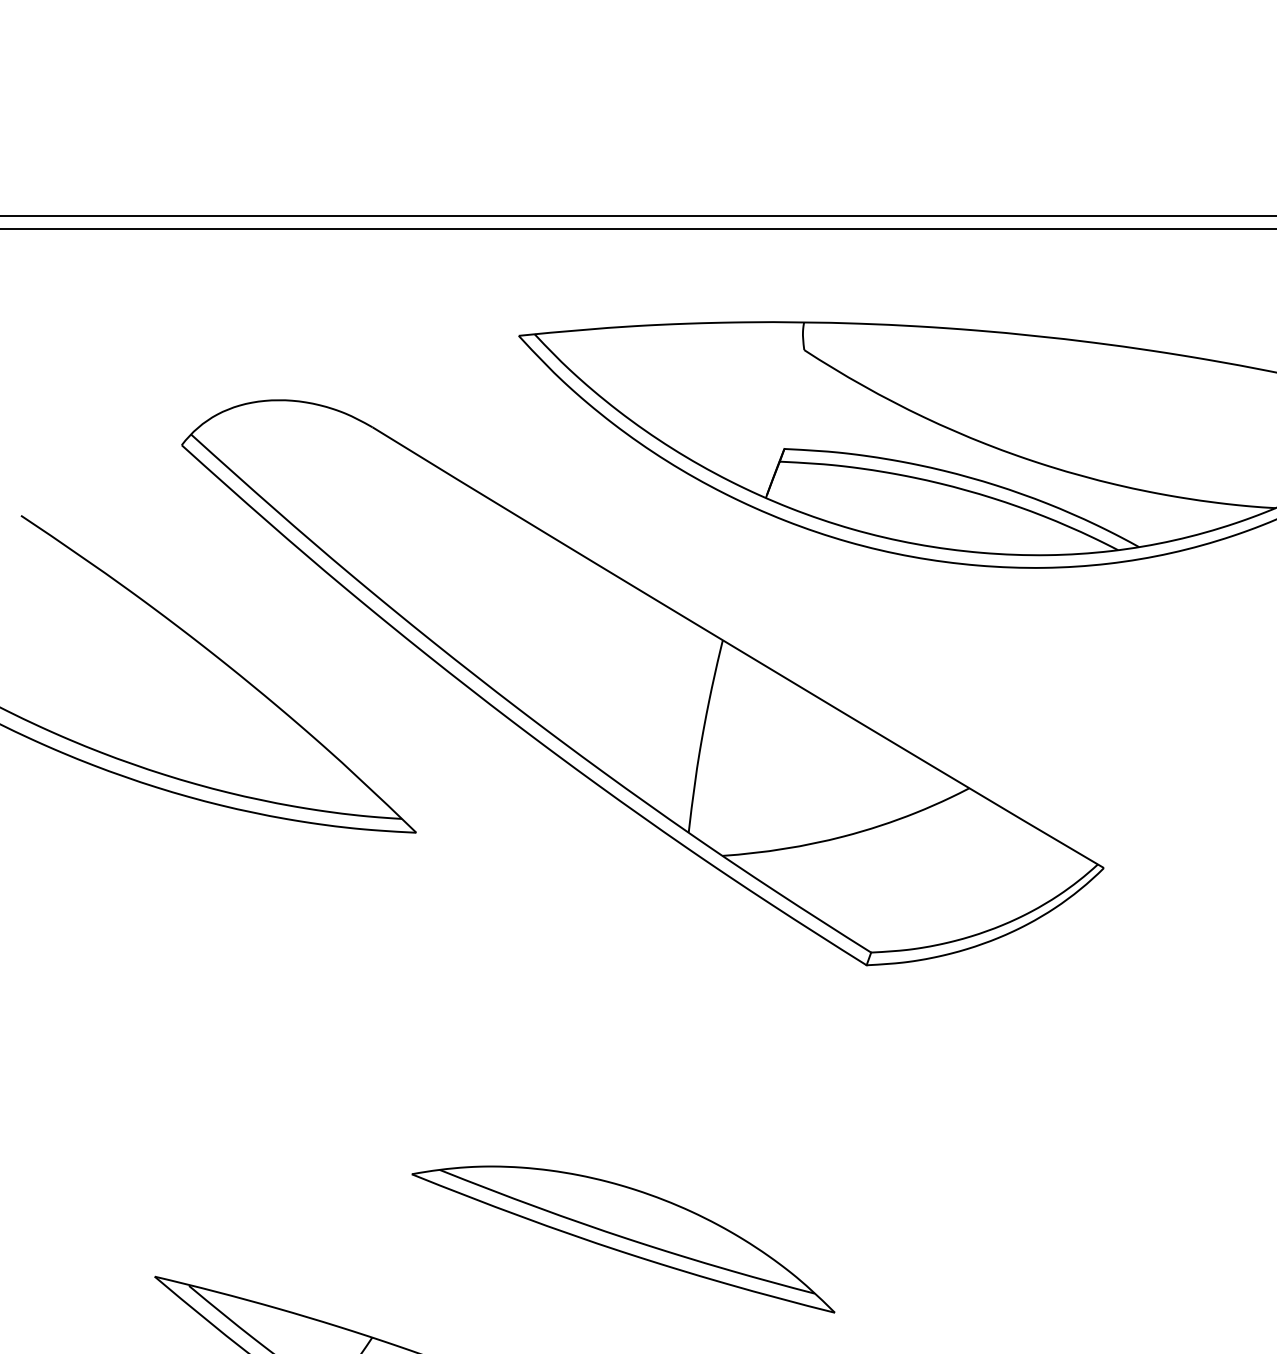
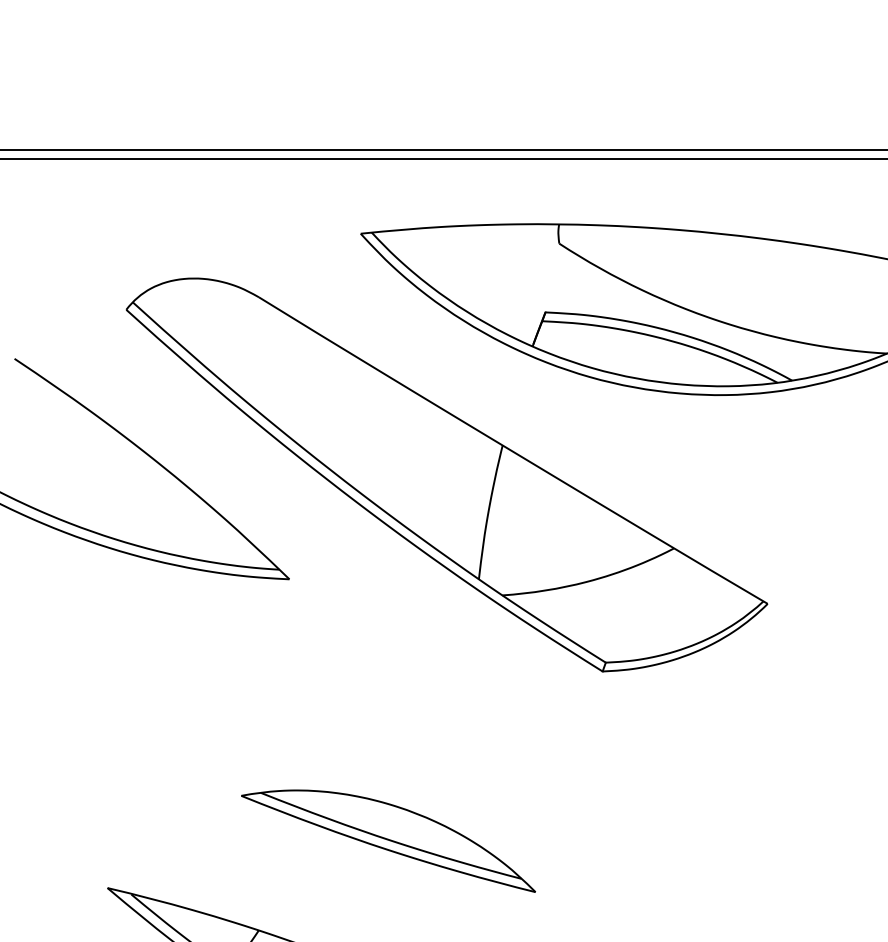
part: (623, 1238) -> (388, 840), moved

